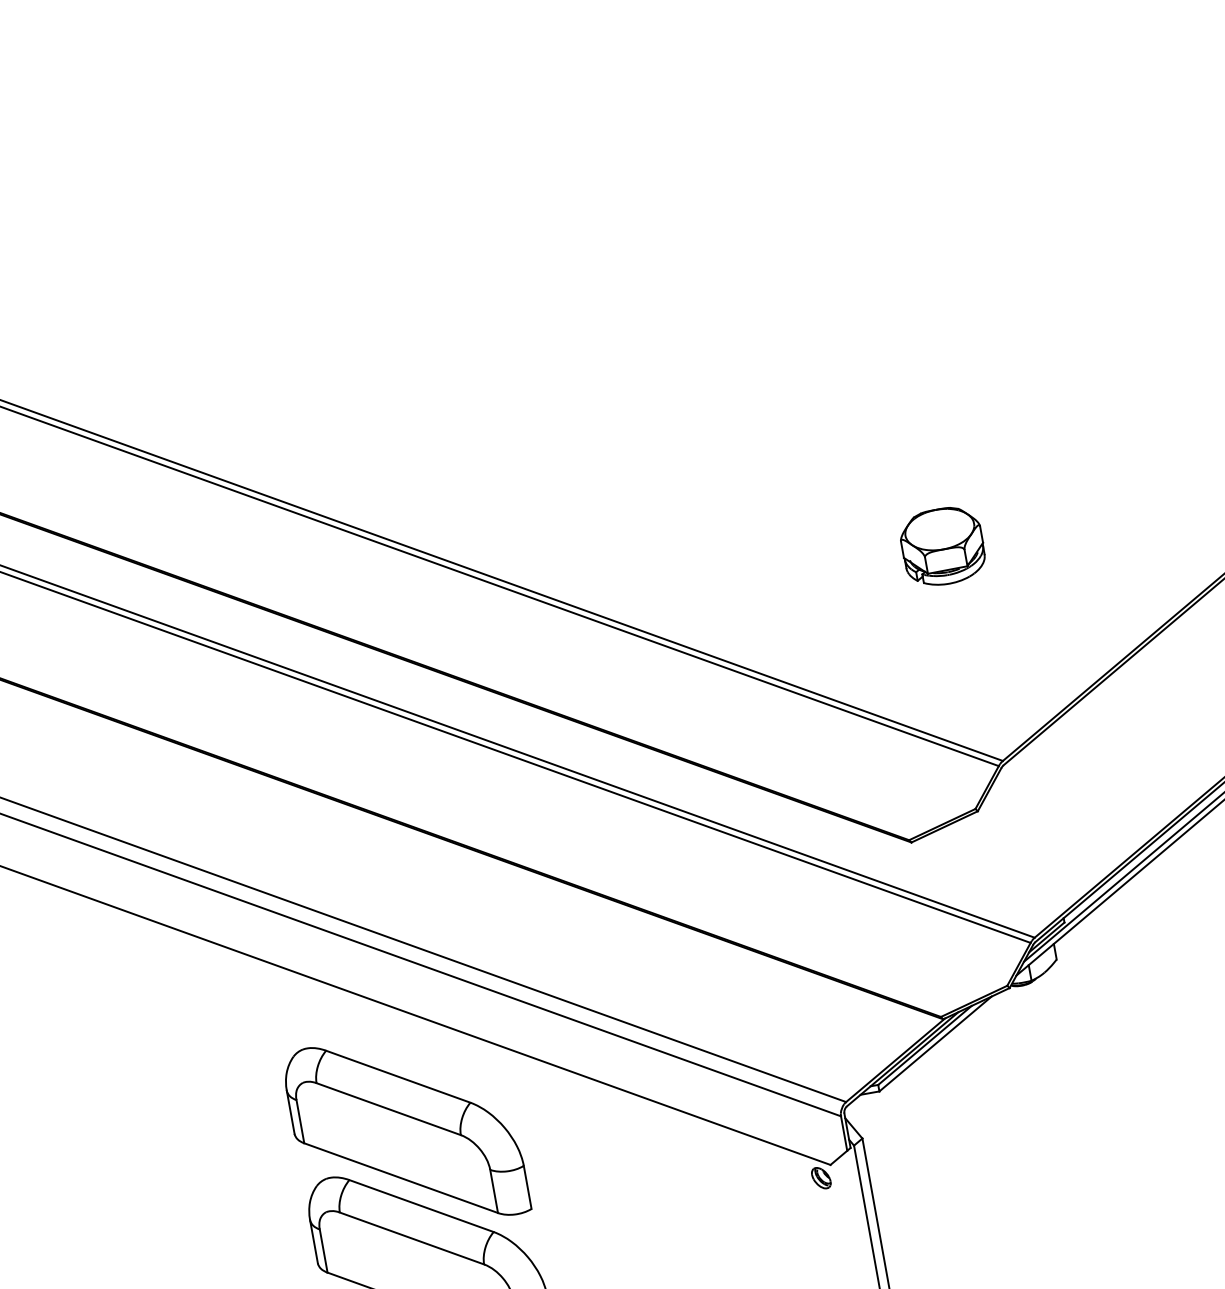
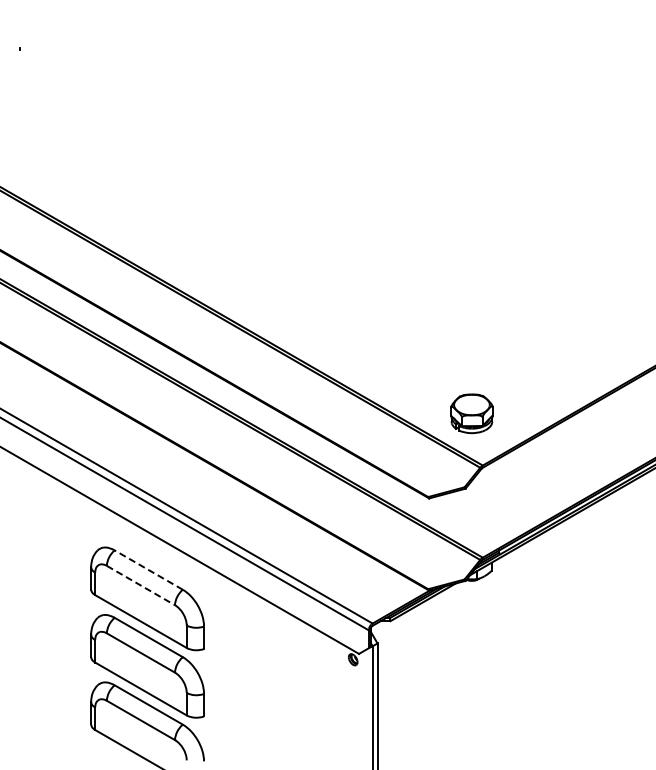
part: (941, 546) -> (471, 413), moved
line: (397, 1075) -> (148, 569), solid -> dashed
line: (389, 1108) -> (141, 585), solid -> dashed

